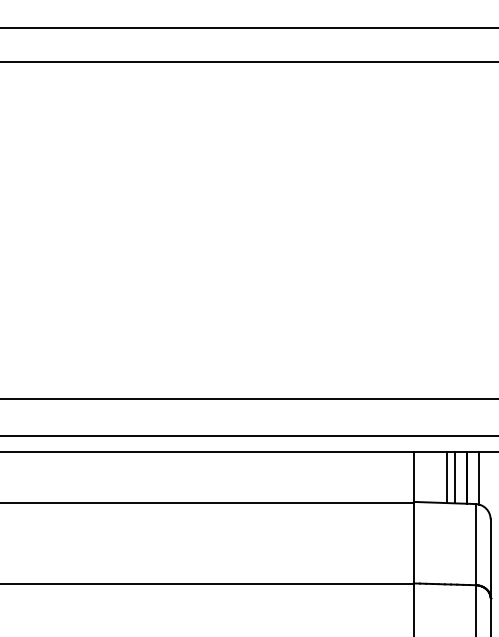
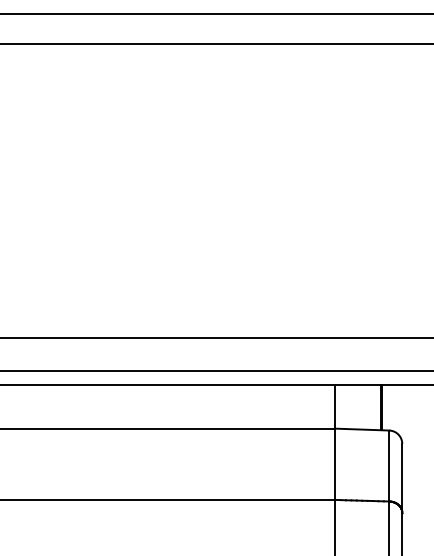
line: (446, 477) -> (363, 407), removed
line: (455, 477) -> (371, 407), removed
line: (478, 478) -> (391, 408), removed

